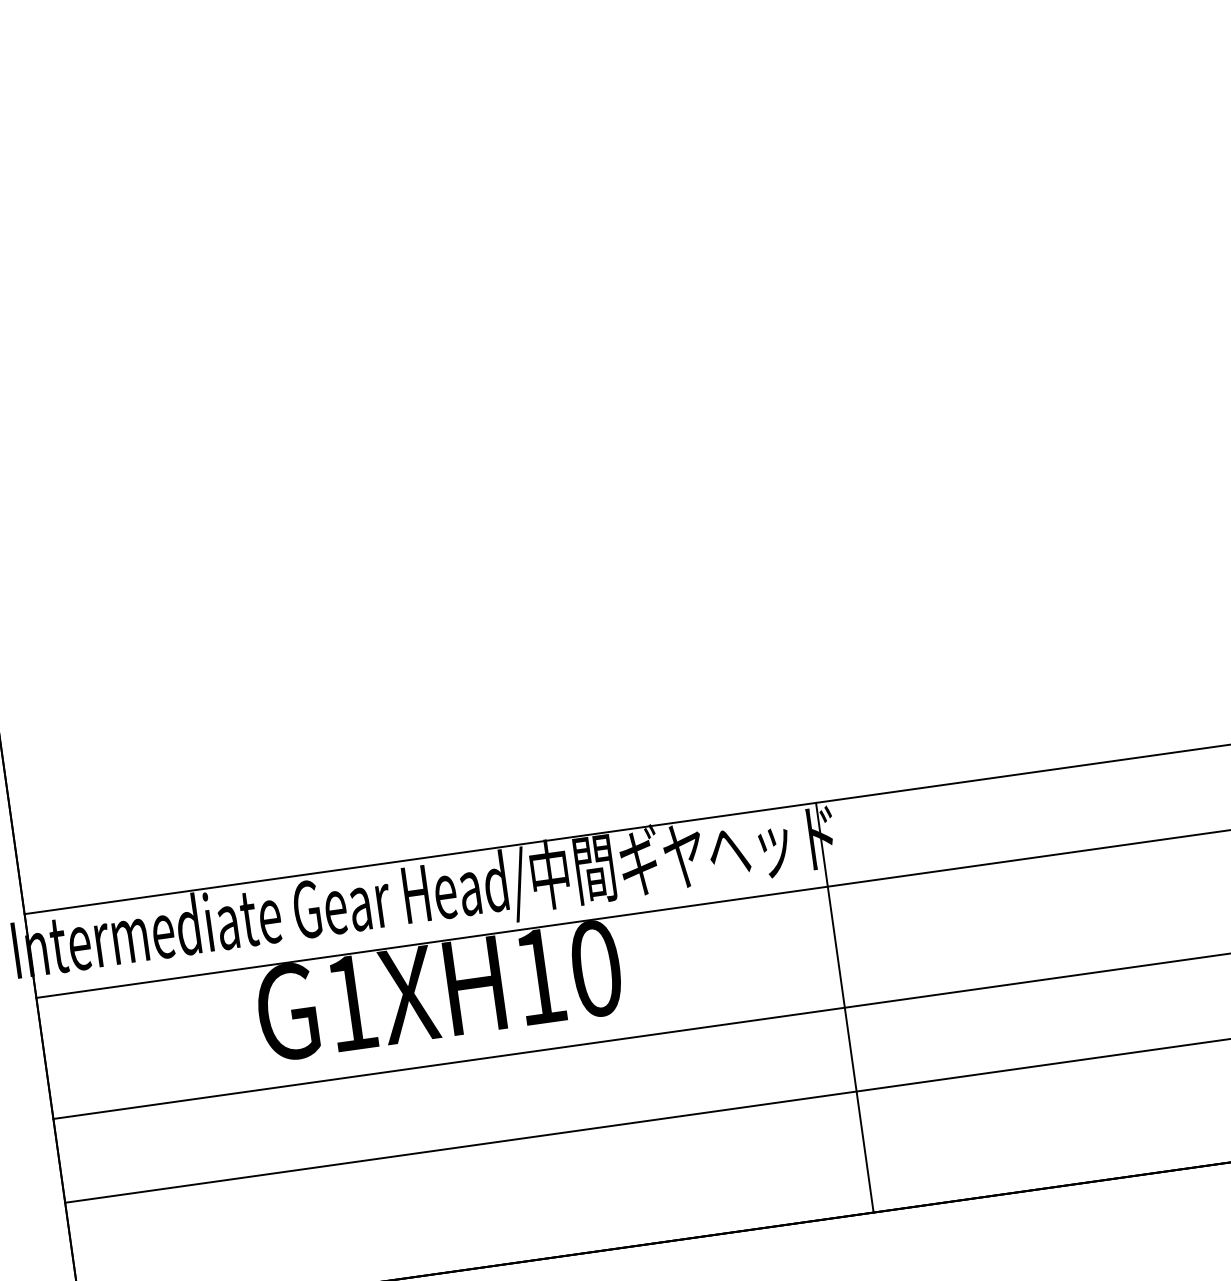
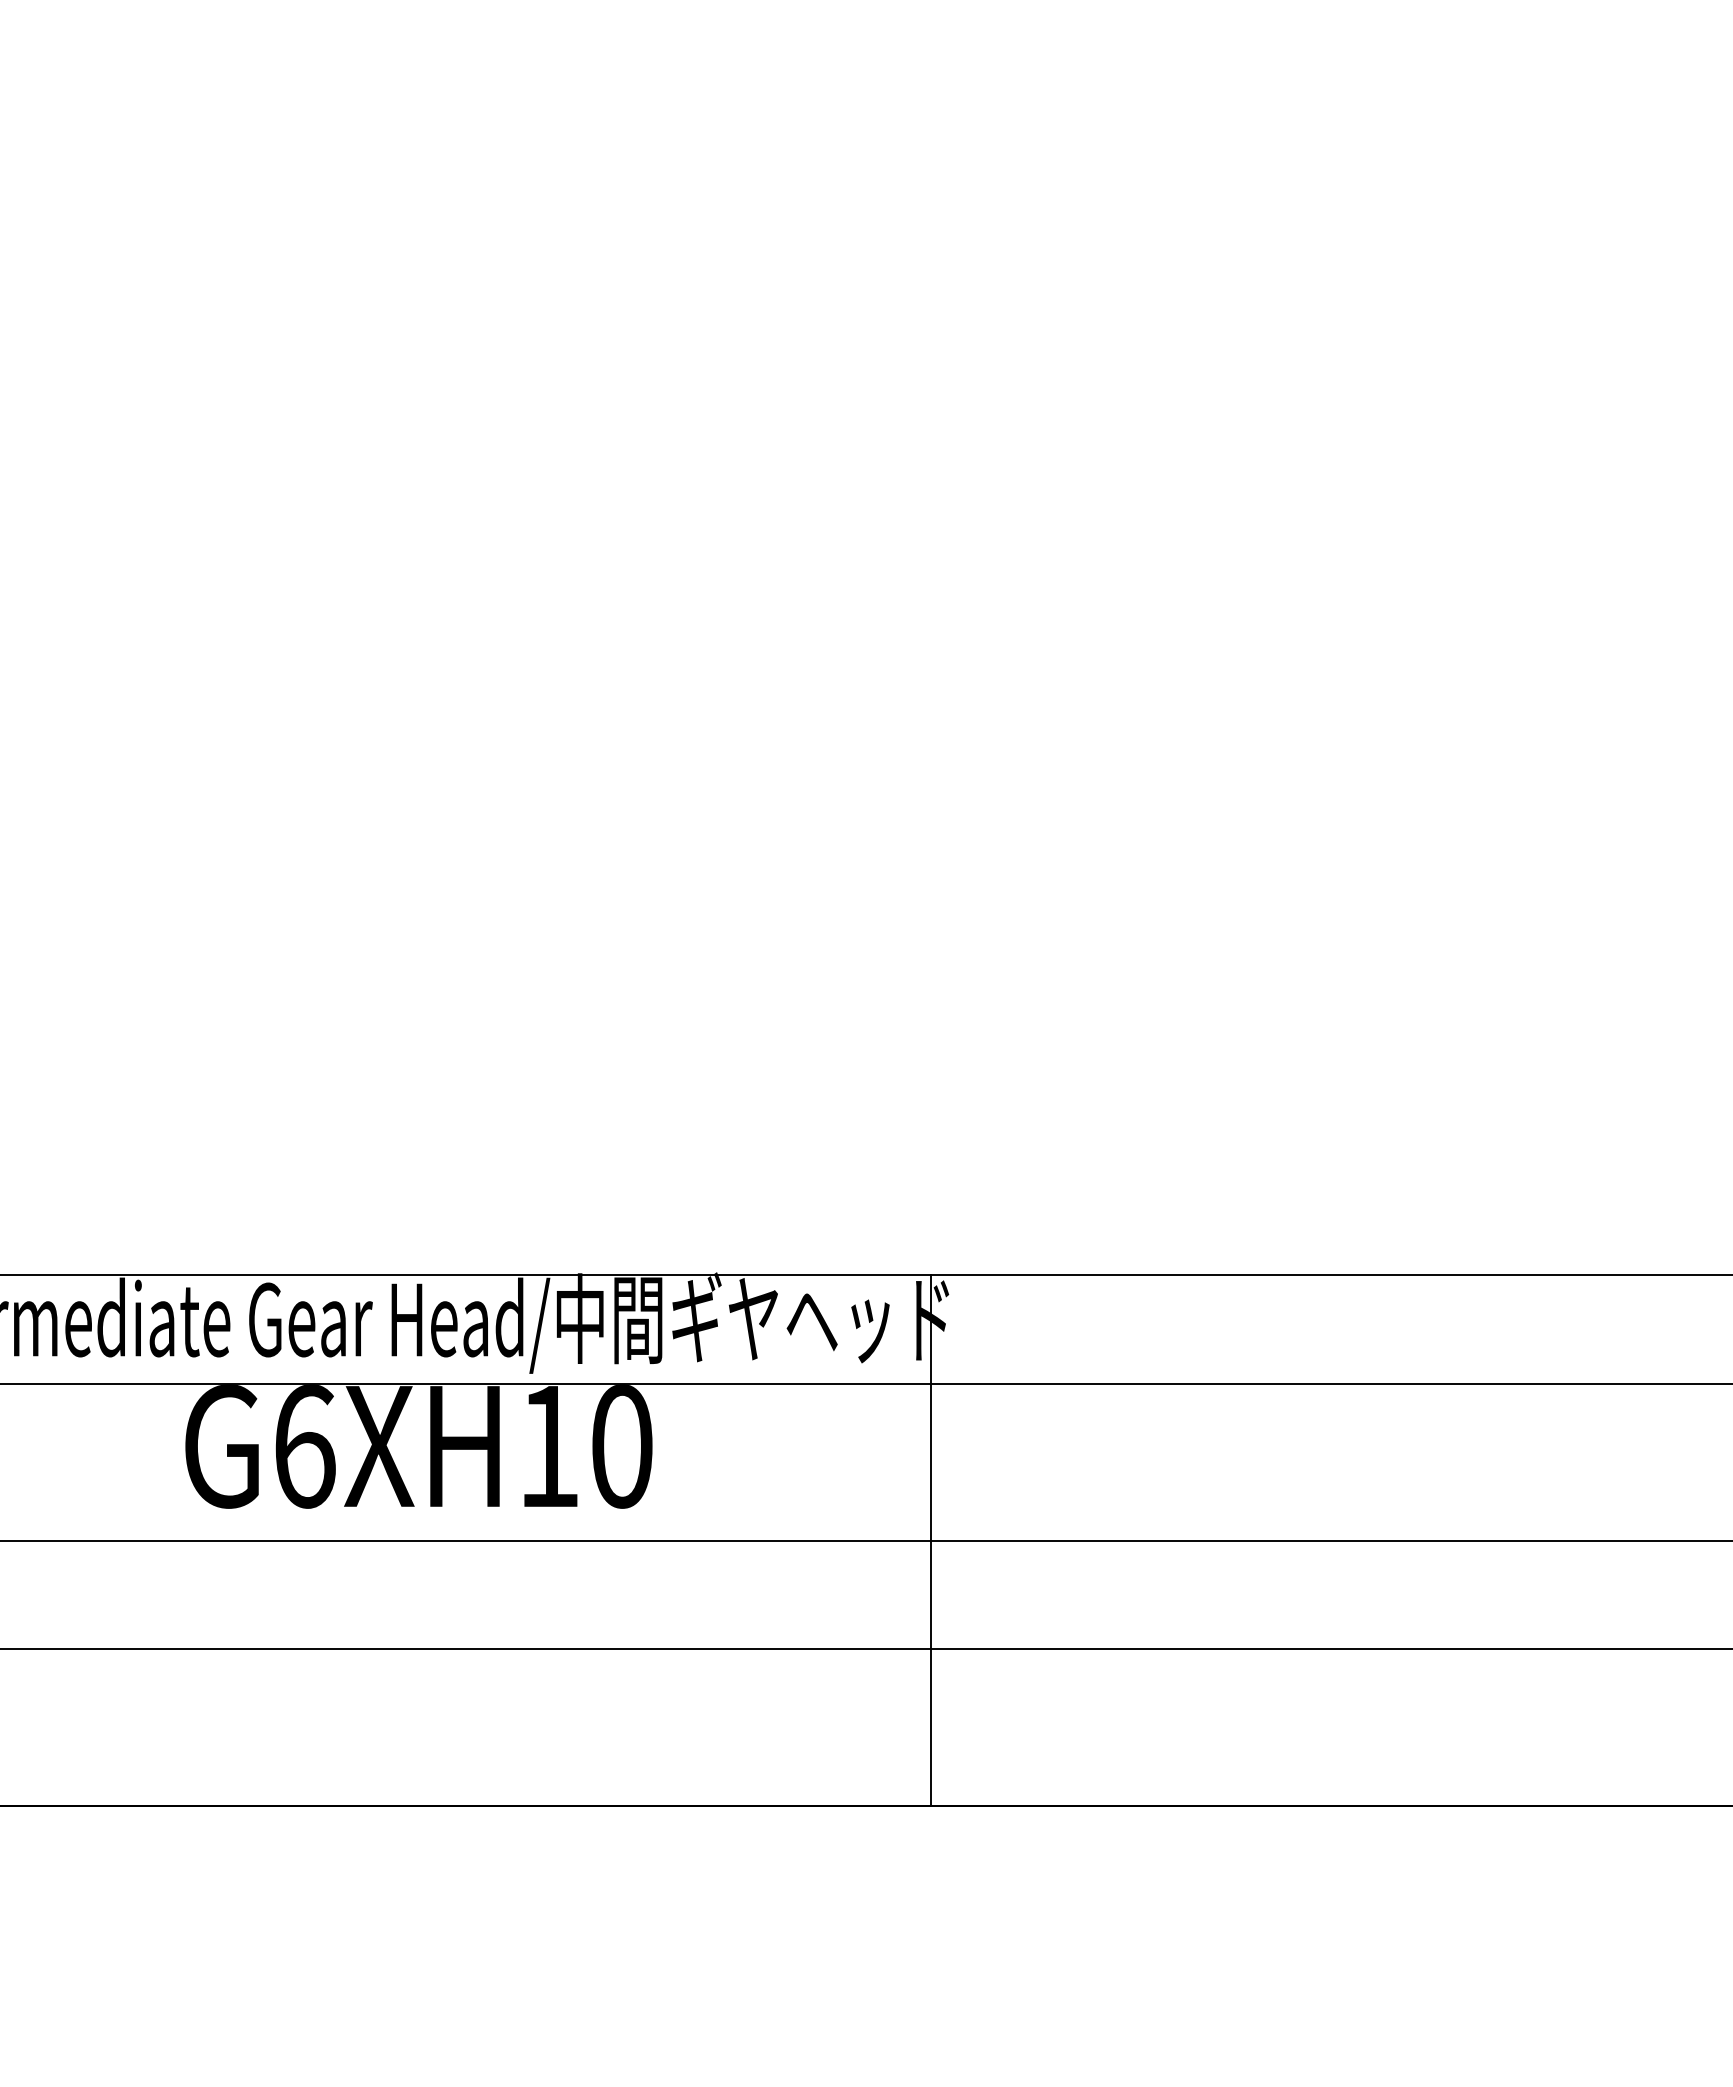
text: (351, 1003) -> (305, 1446), G1XH10 -> G6XH10

